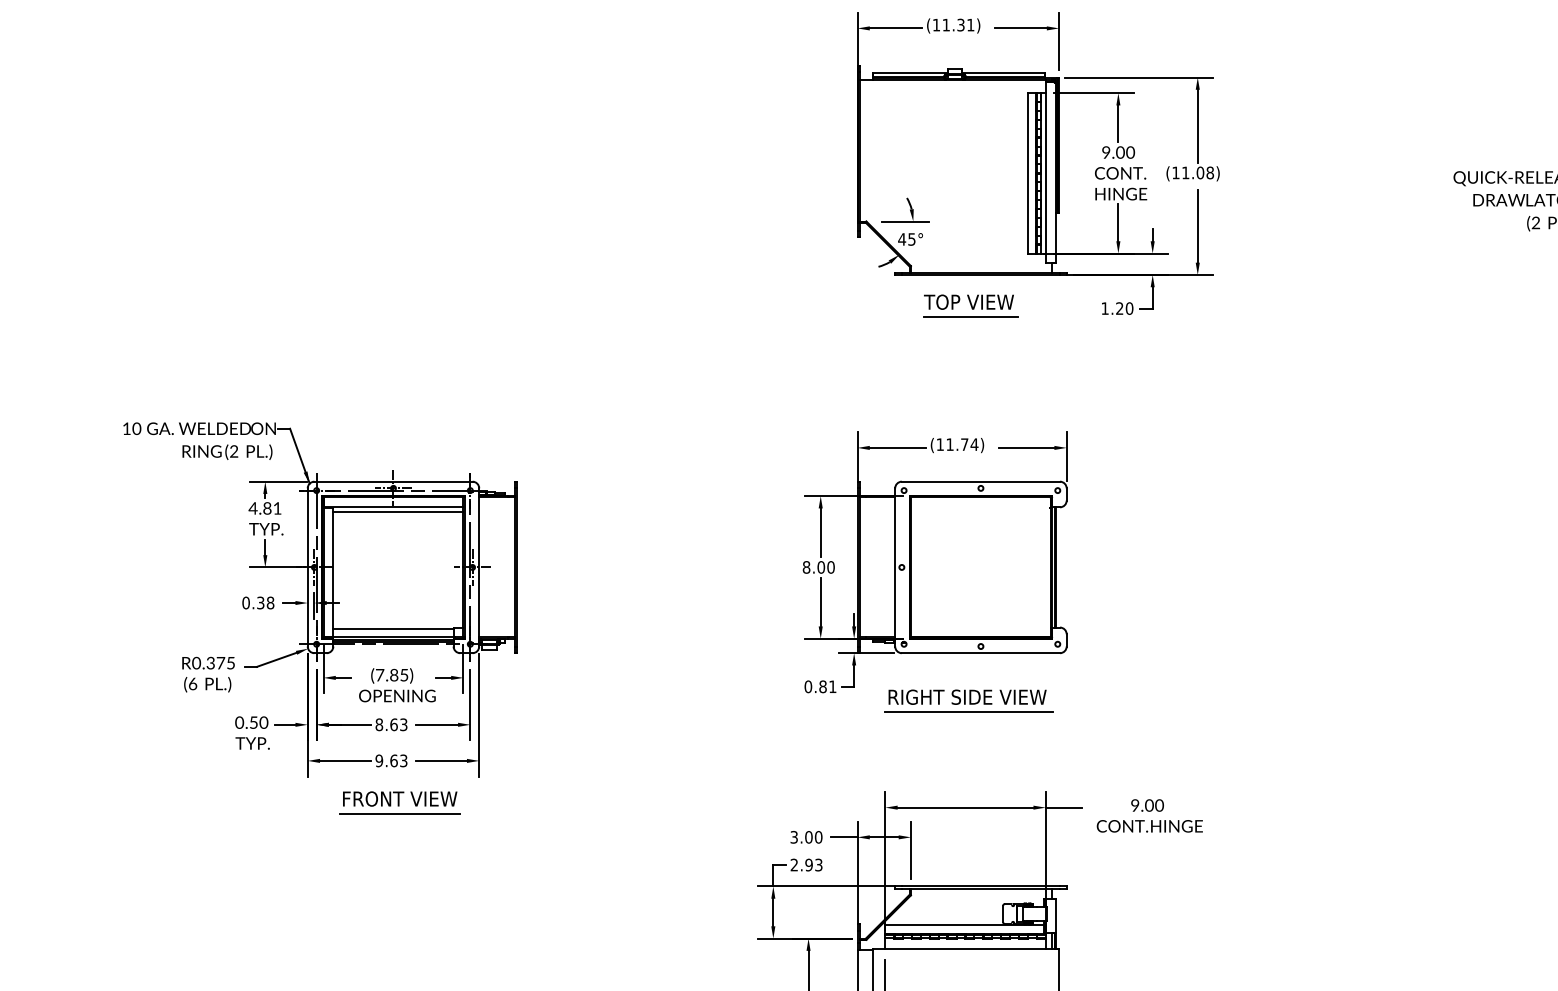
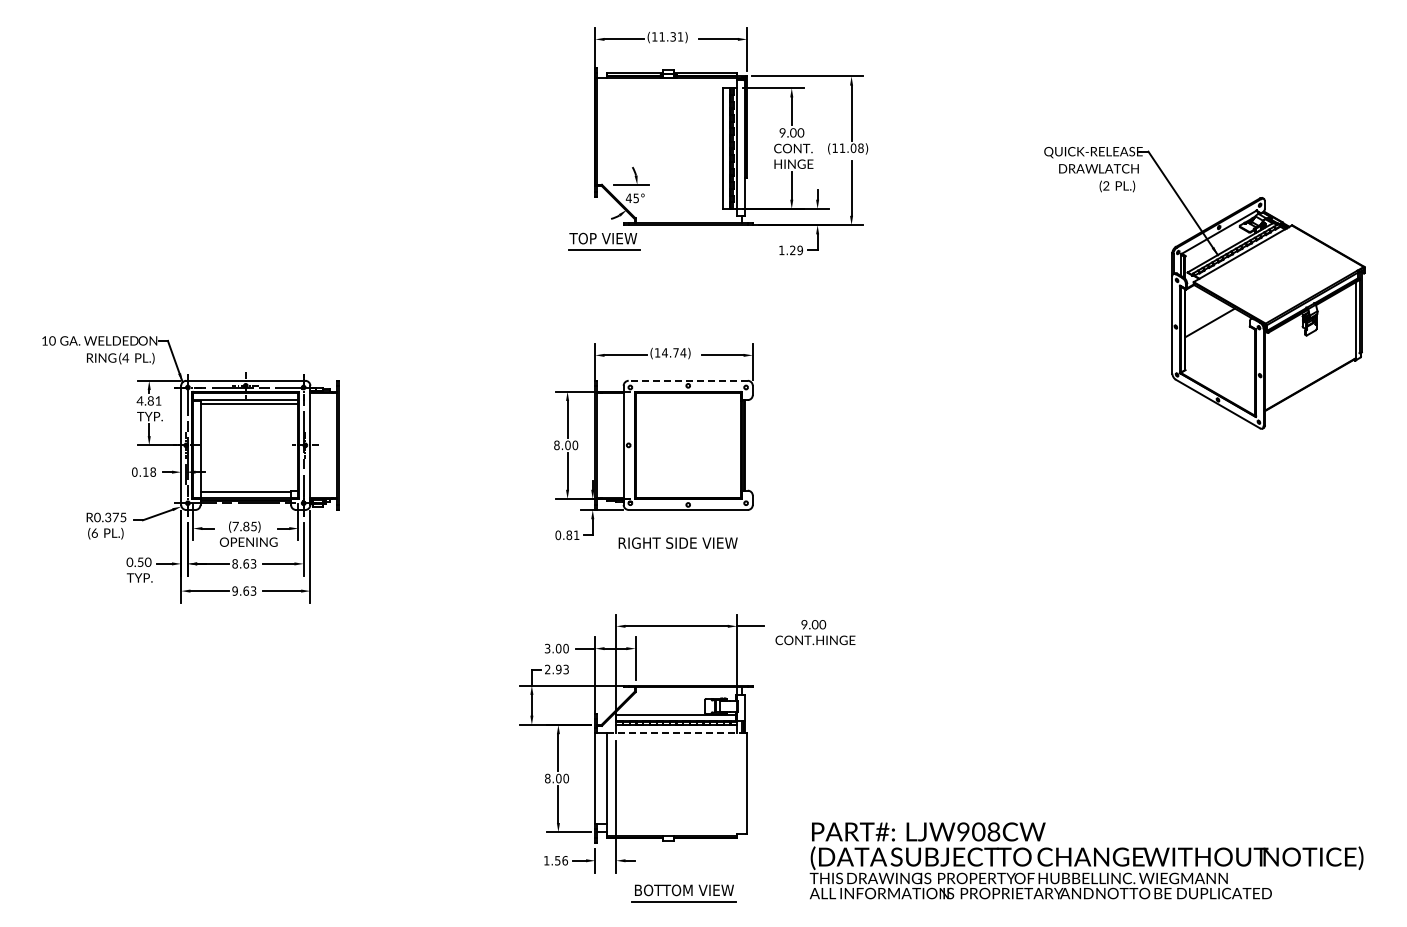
part: (970, 306) -> (604, 241), moved
text: (1128, 308) -> (799, 250), 1.20 -> 1.29
text: (949, 444) -> (664, 352), (11.74) -> (14.74)
text: (233, 450) -> (125, 357), (2 -> (4
line: (981, 481) -> (688, 380), solid -> dashed
text: (260, 602) -> (145, 471), 0.38 -> 0.18
line: (969, 712) -> (679, 554), removed
part: (399, 802) -> (250, 622), removed
line: (965, 948) -> (676, 732), solid -> dashed

